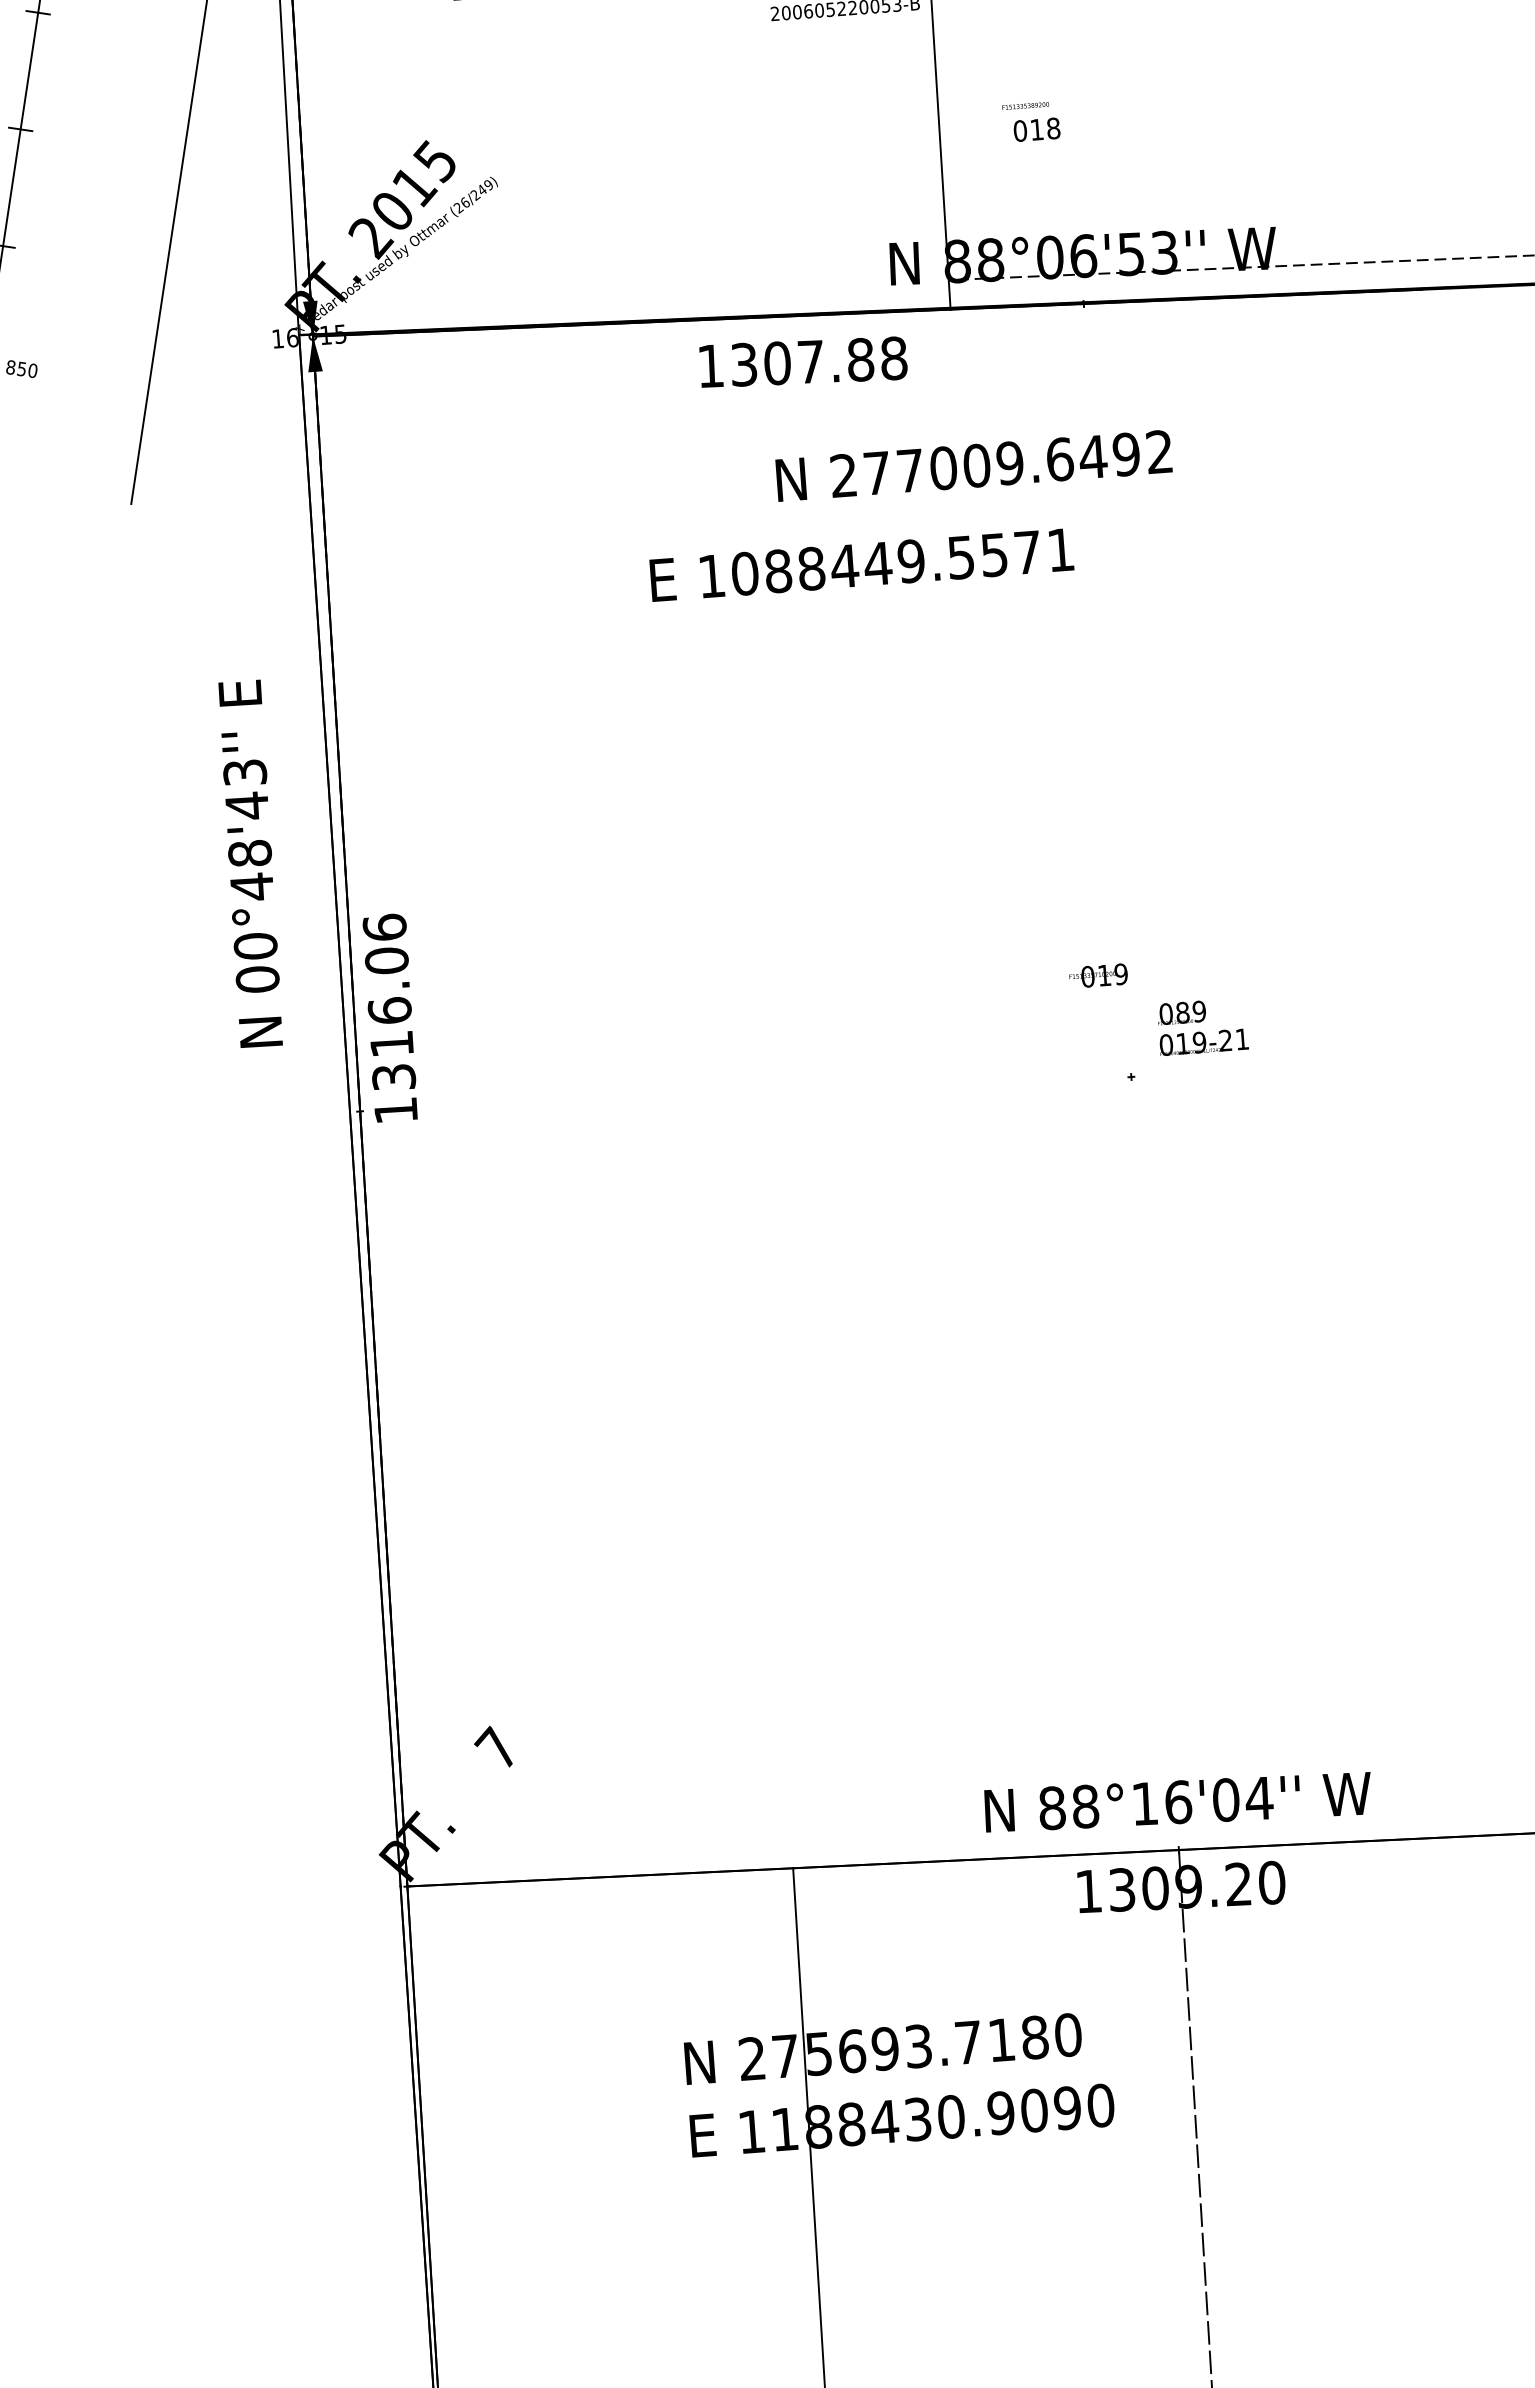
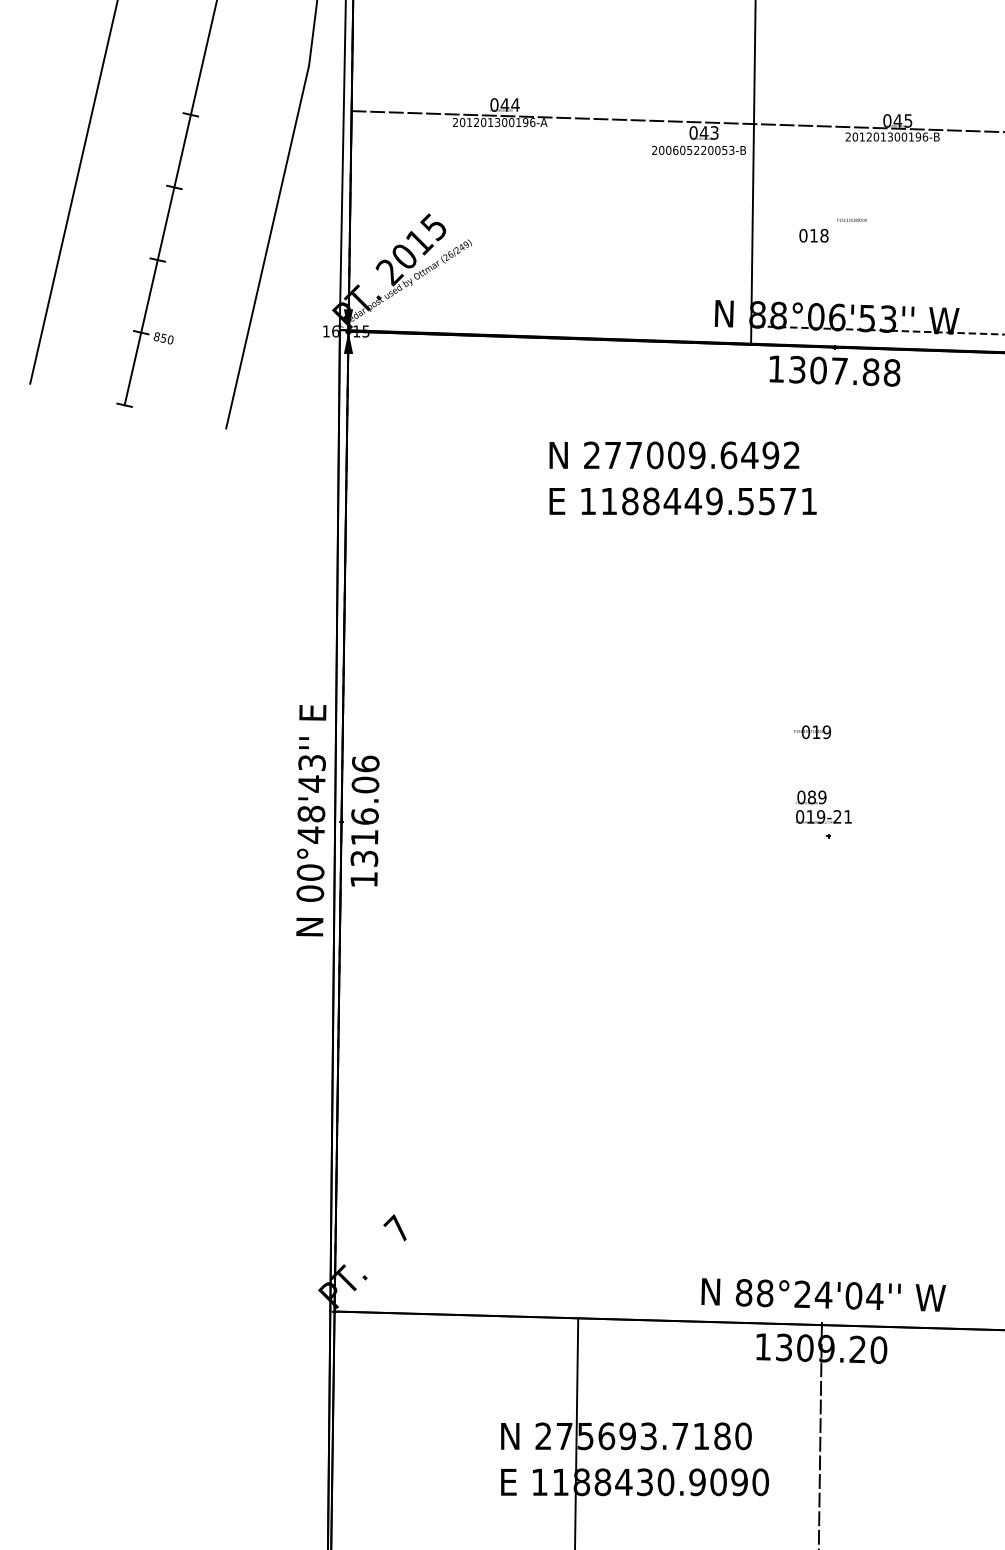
text: (1024, 104) -> (851, 219), moved
text: (802, 361) -> (834, 370), moved
text: (974, 466) -> (674, 455), moved
text: (745, 573) -> (609, 501), 1088449.5571 -> 1188449.5571
text: (250, 863) -> (311, 820), moved
text: (1098, 976) -> (812, 732), moved
text: (389, 1017) -> (364, 820), moved
text: (1202, 1025) -> (823, 806), moved
text: (1162, 1802) -> (813, 1294), 88°16'04'' -> 88°24'04''

